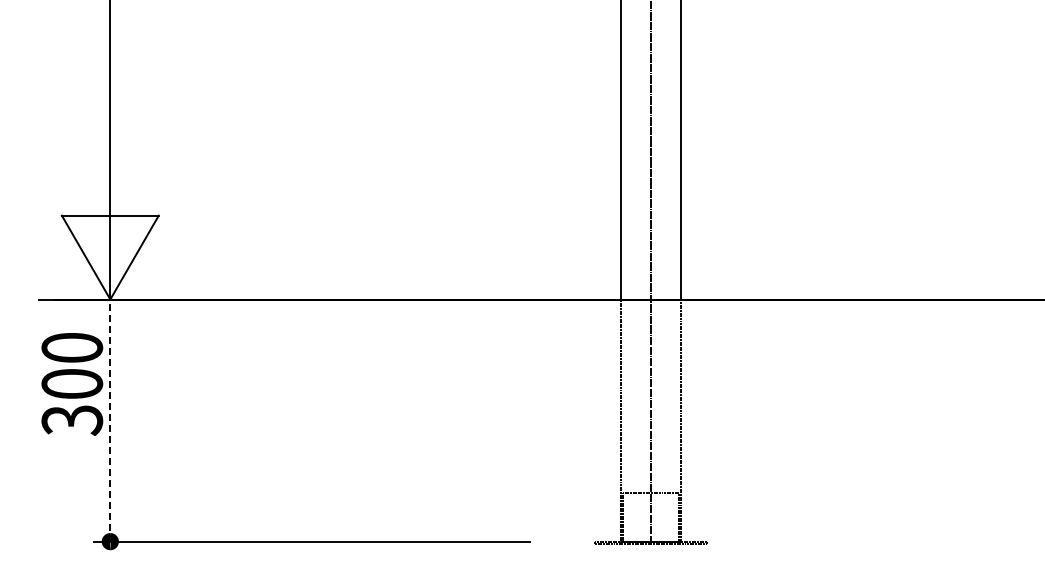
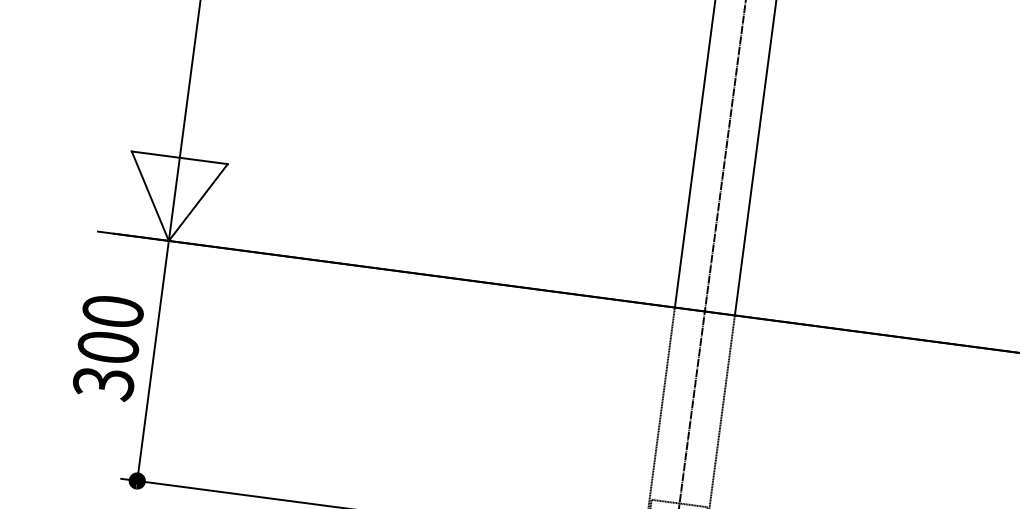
text: (72, 384) -> (108, 347), moved
line: (110, 420) -> (153, 360), dashed -> solid

